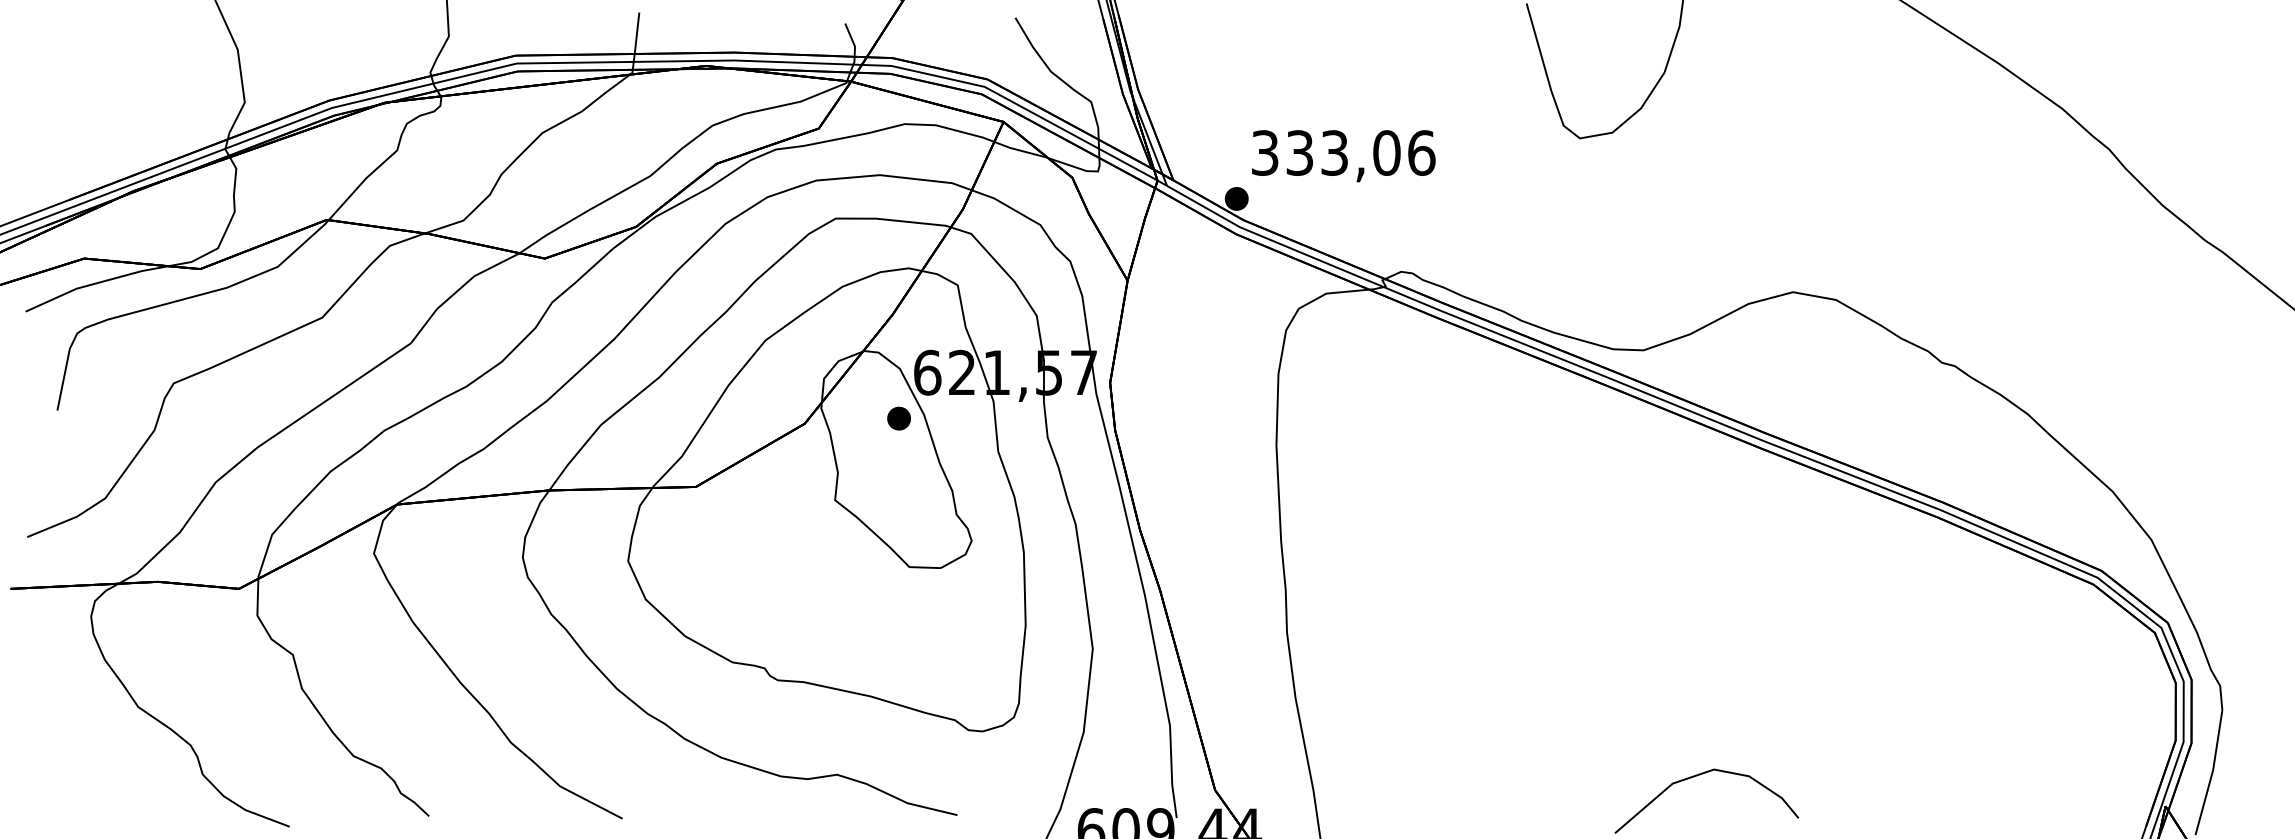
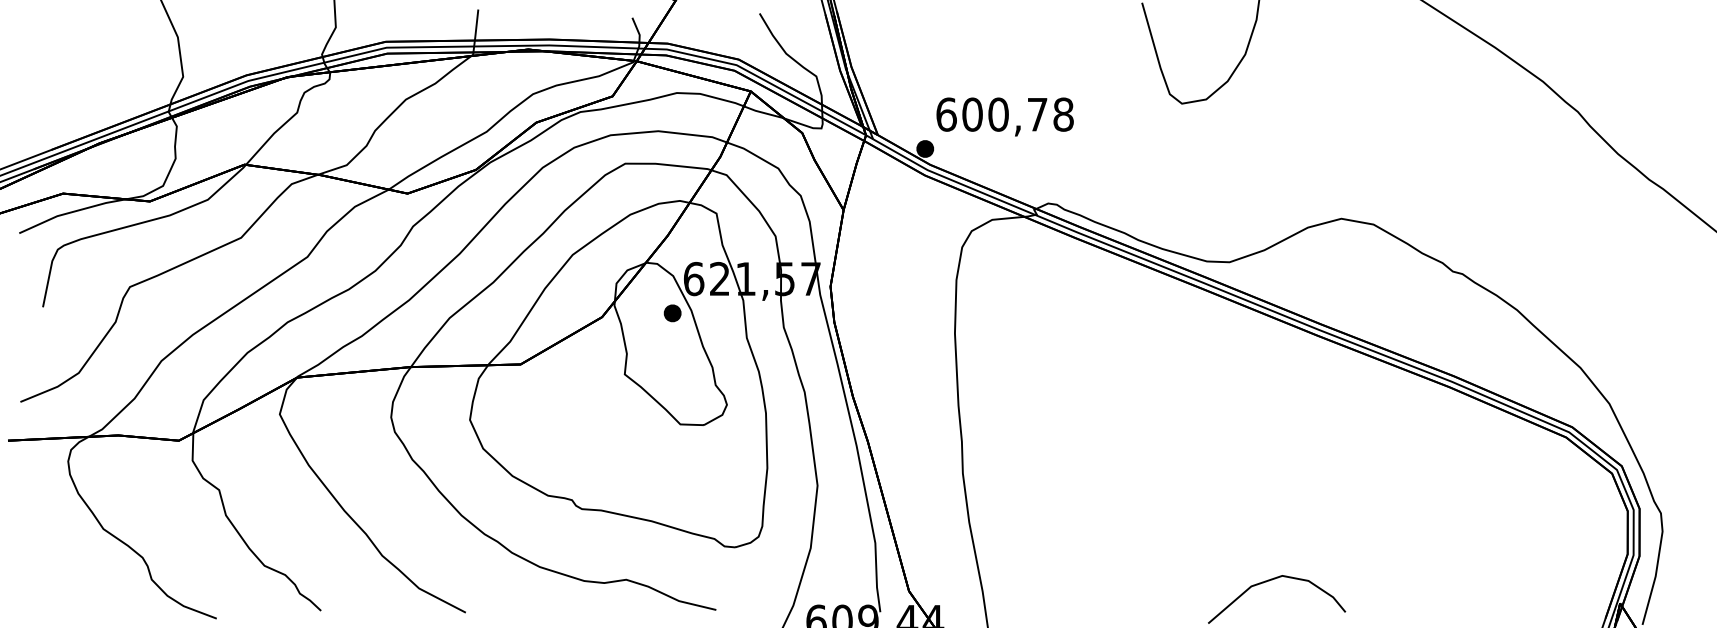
text: (1343, 152) -> (1005, 114), 333,06 -> 600,78

